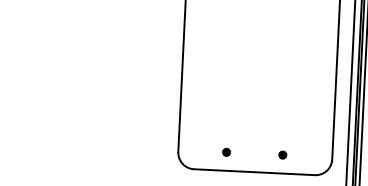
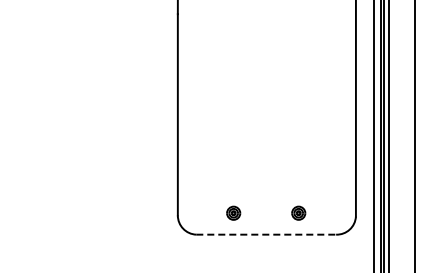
part: (226, 152) -> (233, 213), size x1.6
part: (282, 155) -> (298, 213), size x1.6
line: (254, 172) -> (266, 234), solid -> dashed

